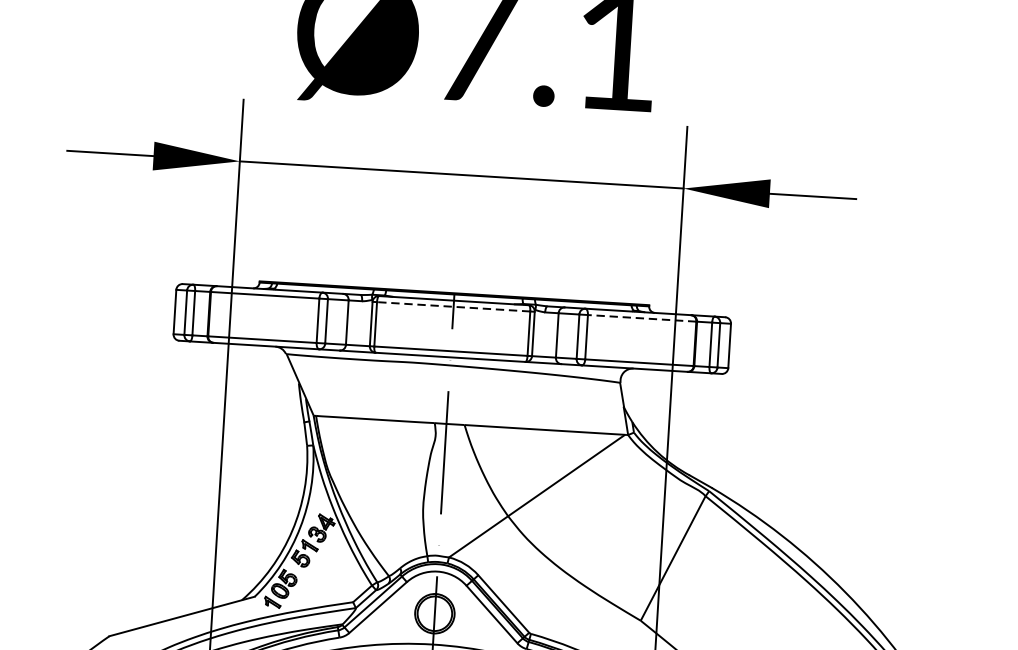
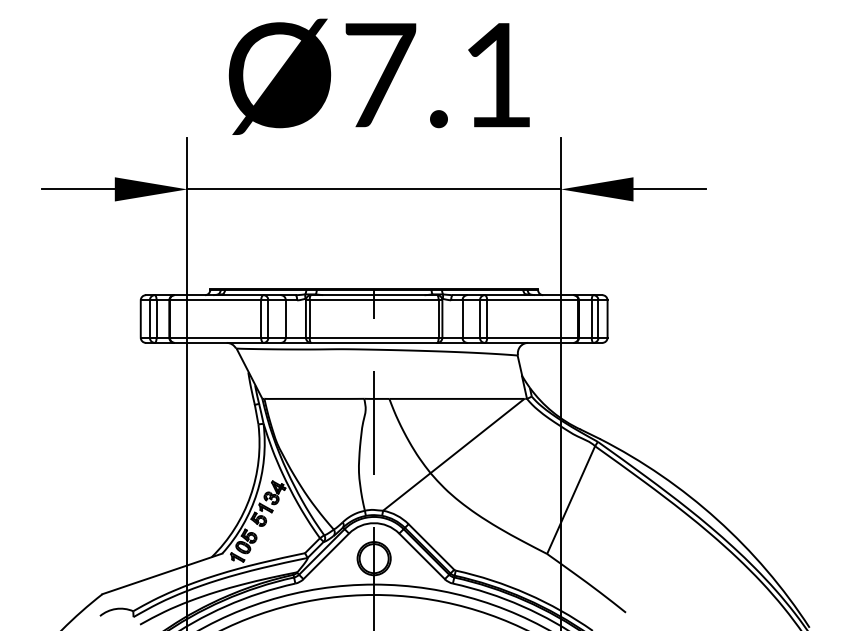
line: (452, 306) -> (373, 300), dashed -> solid
line: (641, 318) -> (532, 300), dashed -> solid

